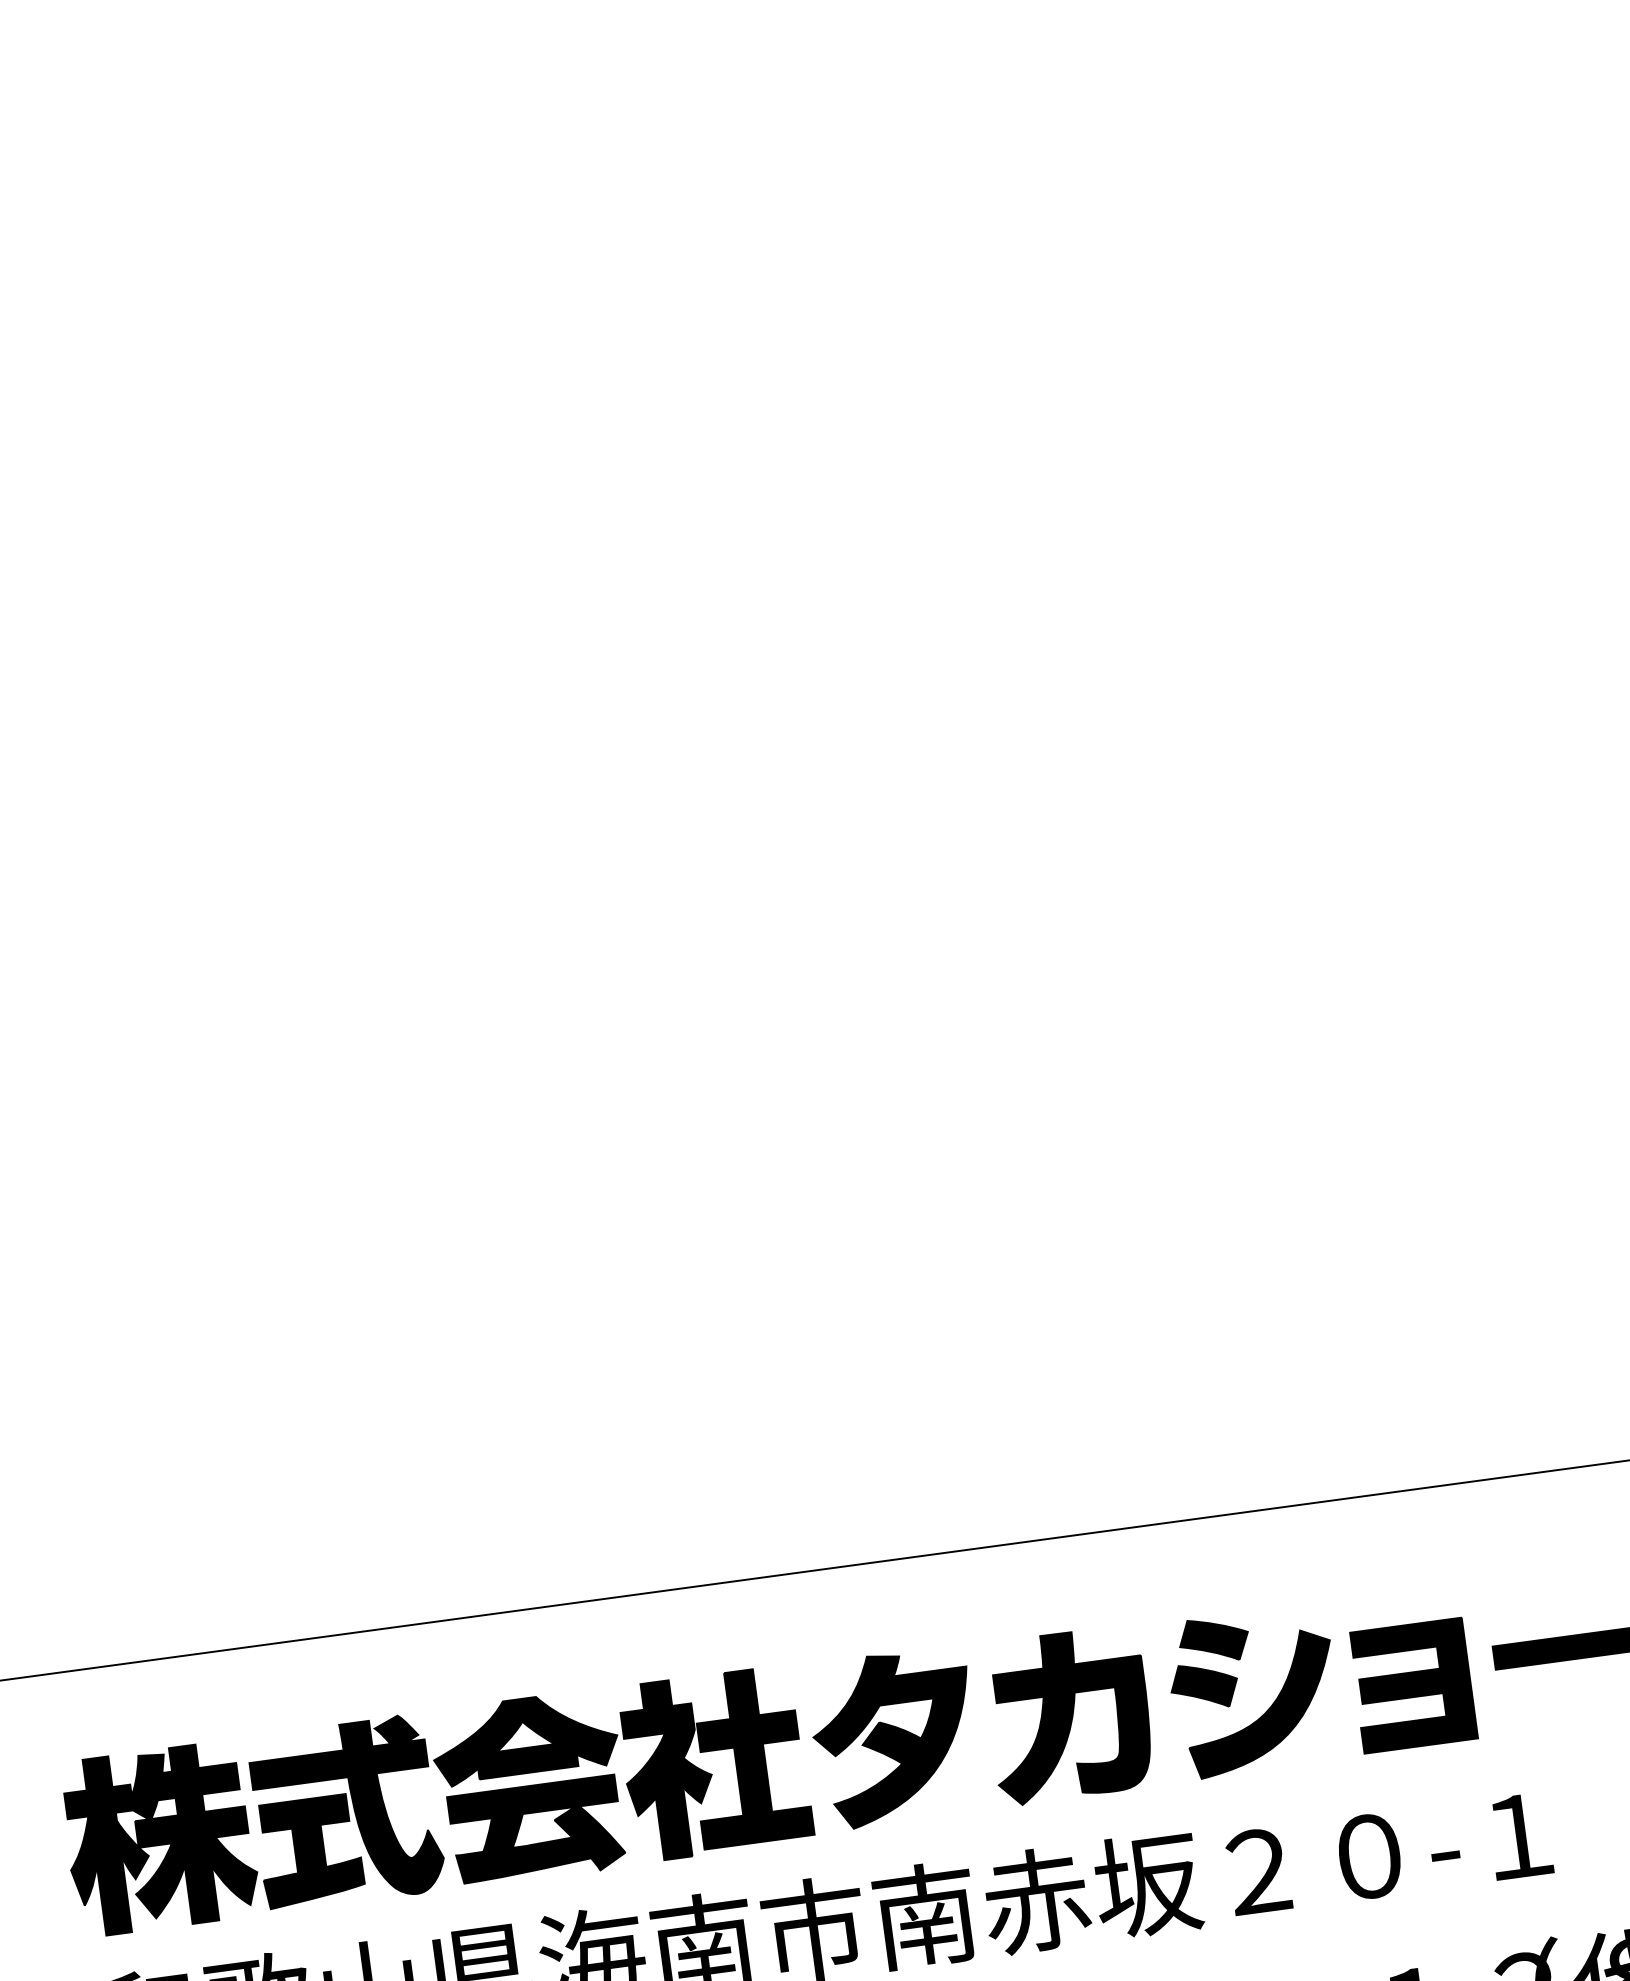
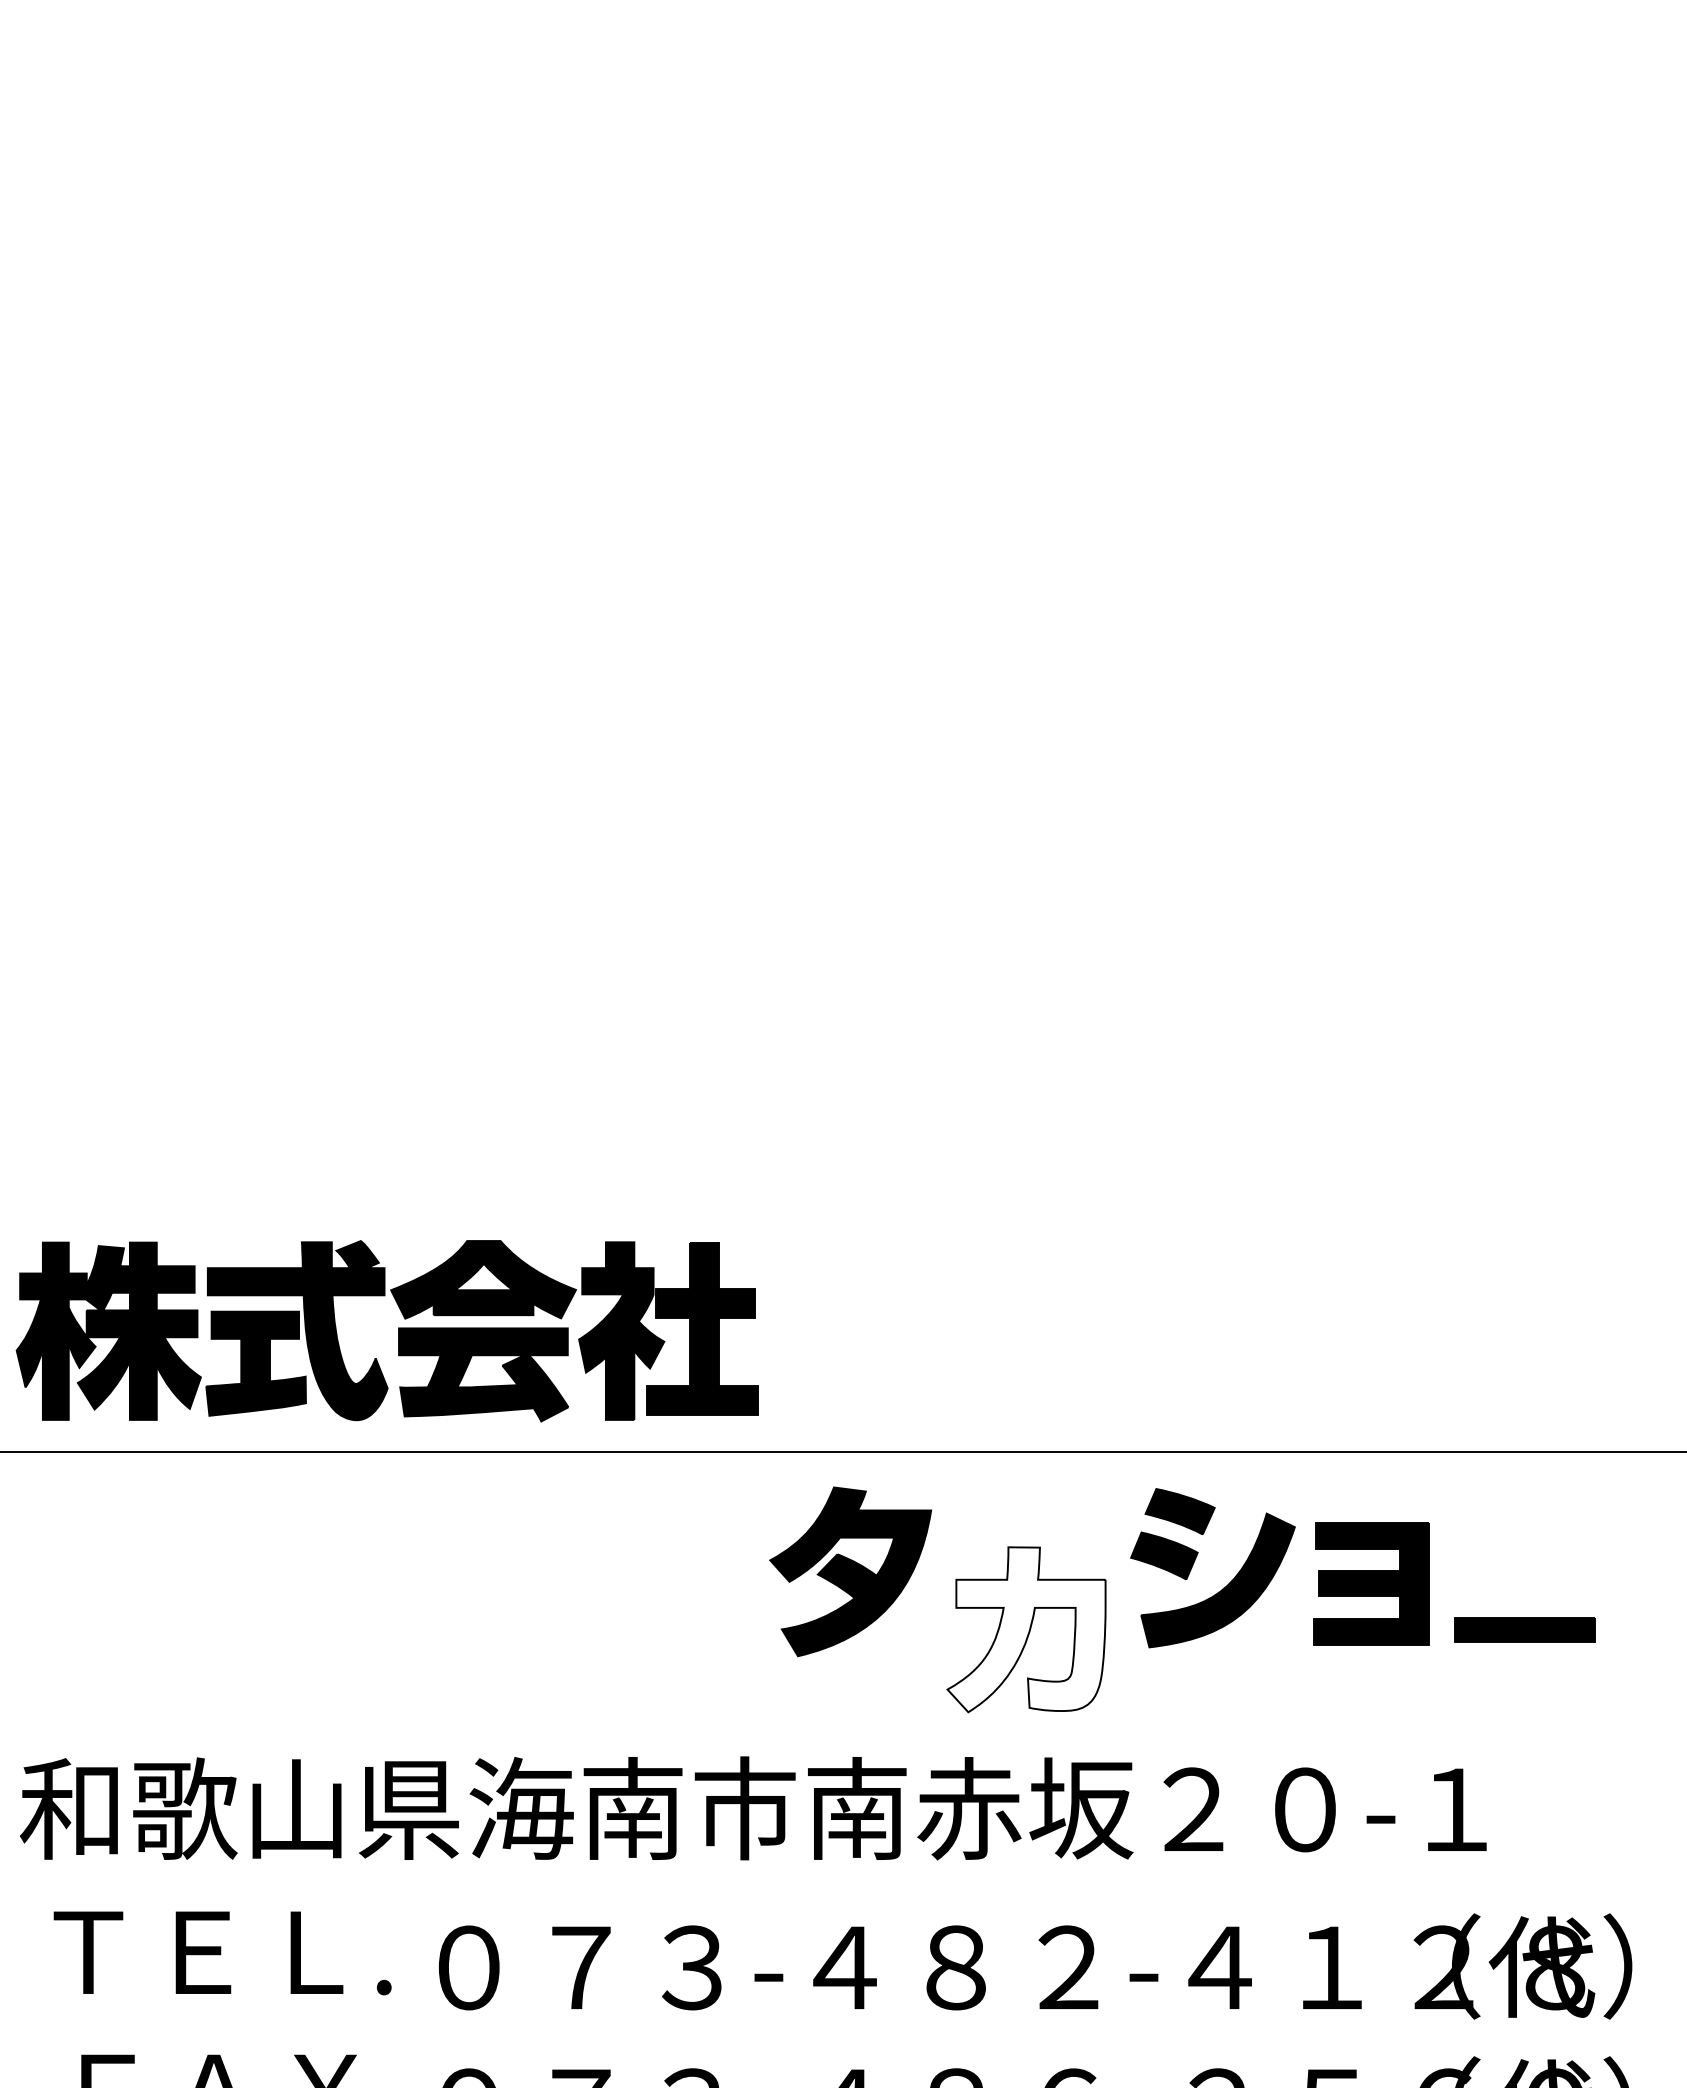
part: (1413, 1684) -> (1371, 1583), moved
part: (1235, 1689) -> (1194, 1563), moved
fill: (1069, 1715) -> (1026, 1629), removed
part: (894, 1737) -> (850, 1571), moved
part: (446, 1800) -> (398, 1331), moved

